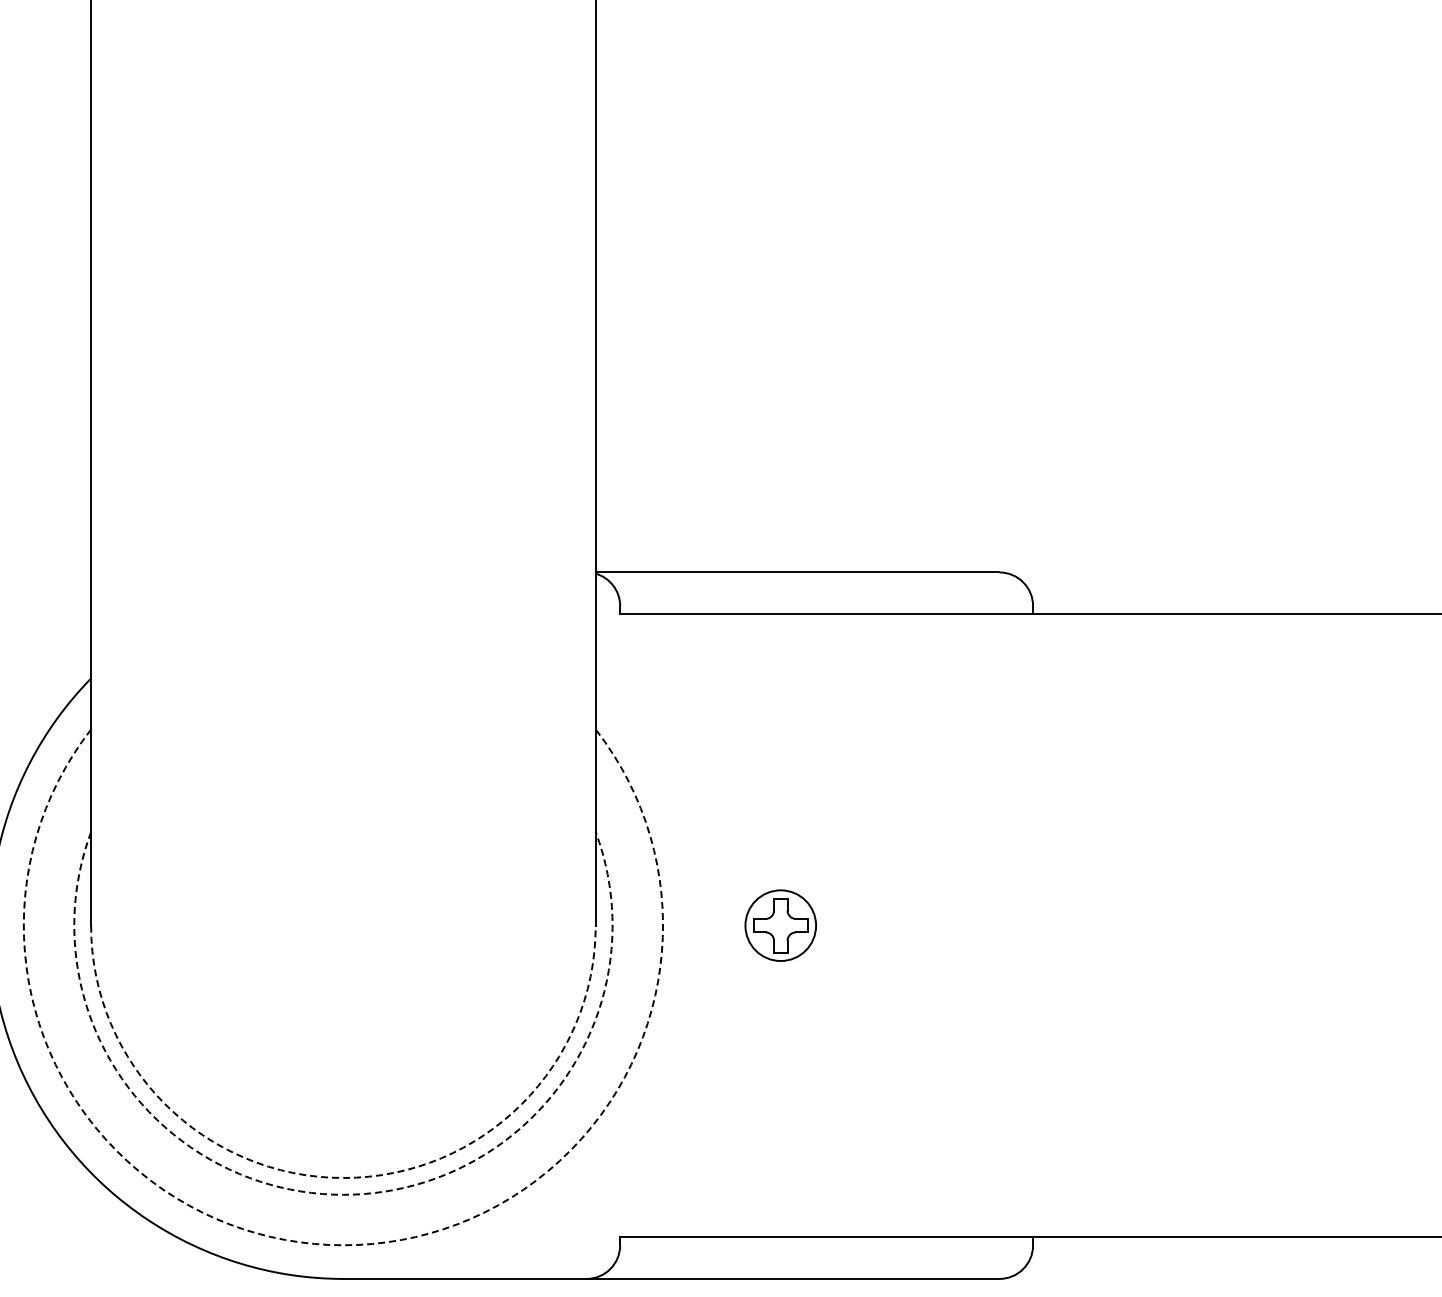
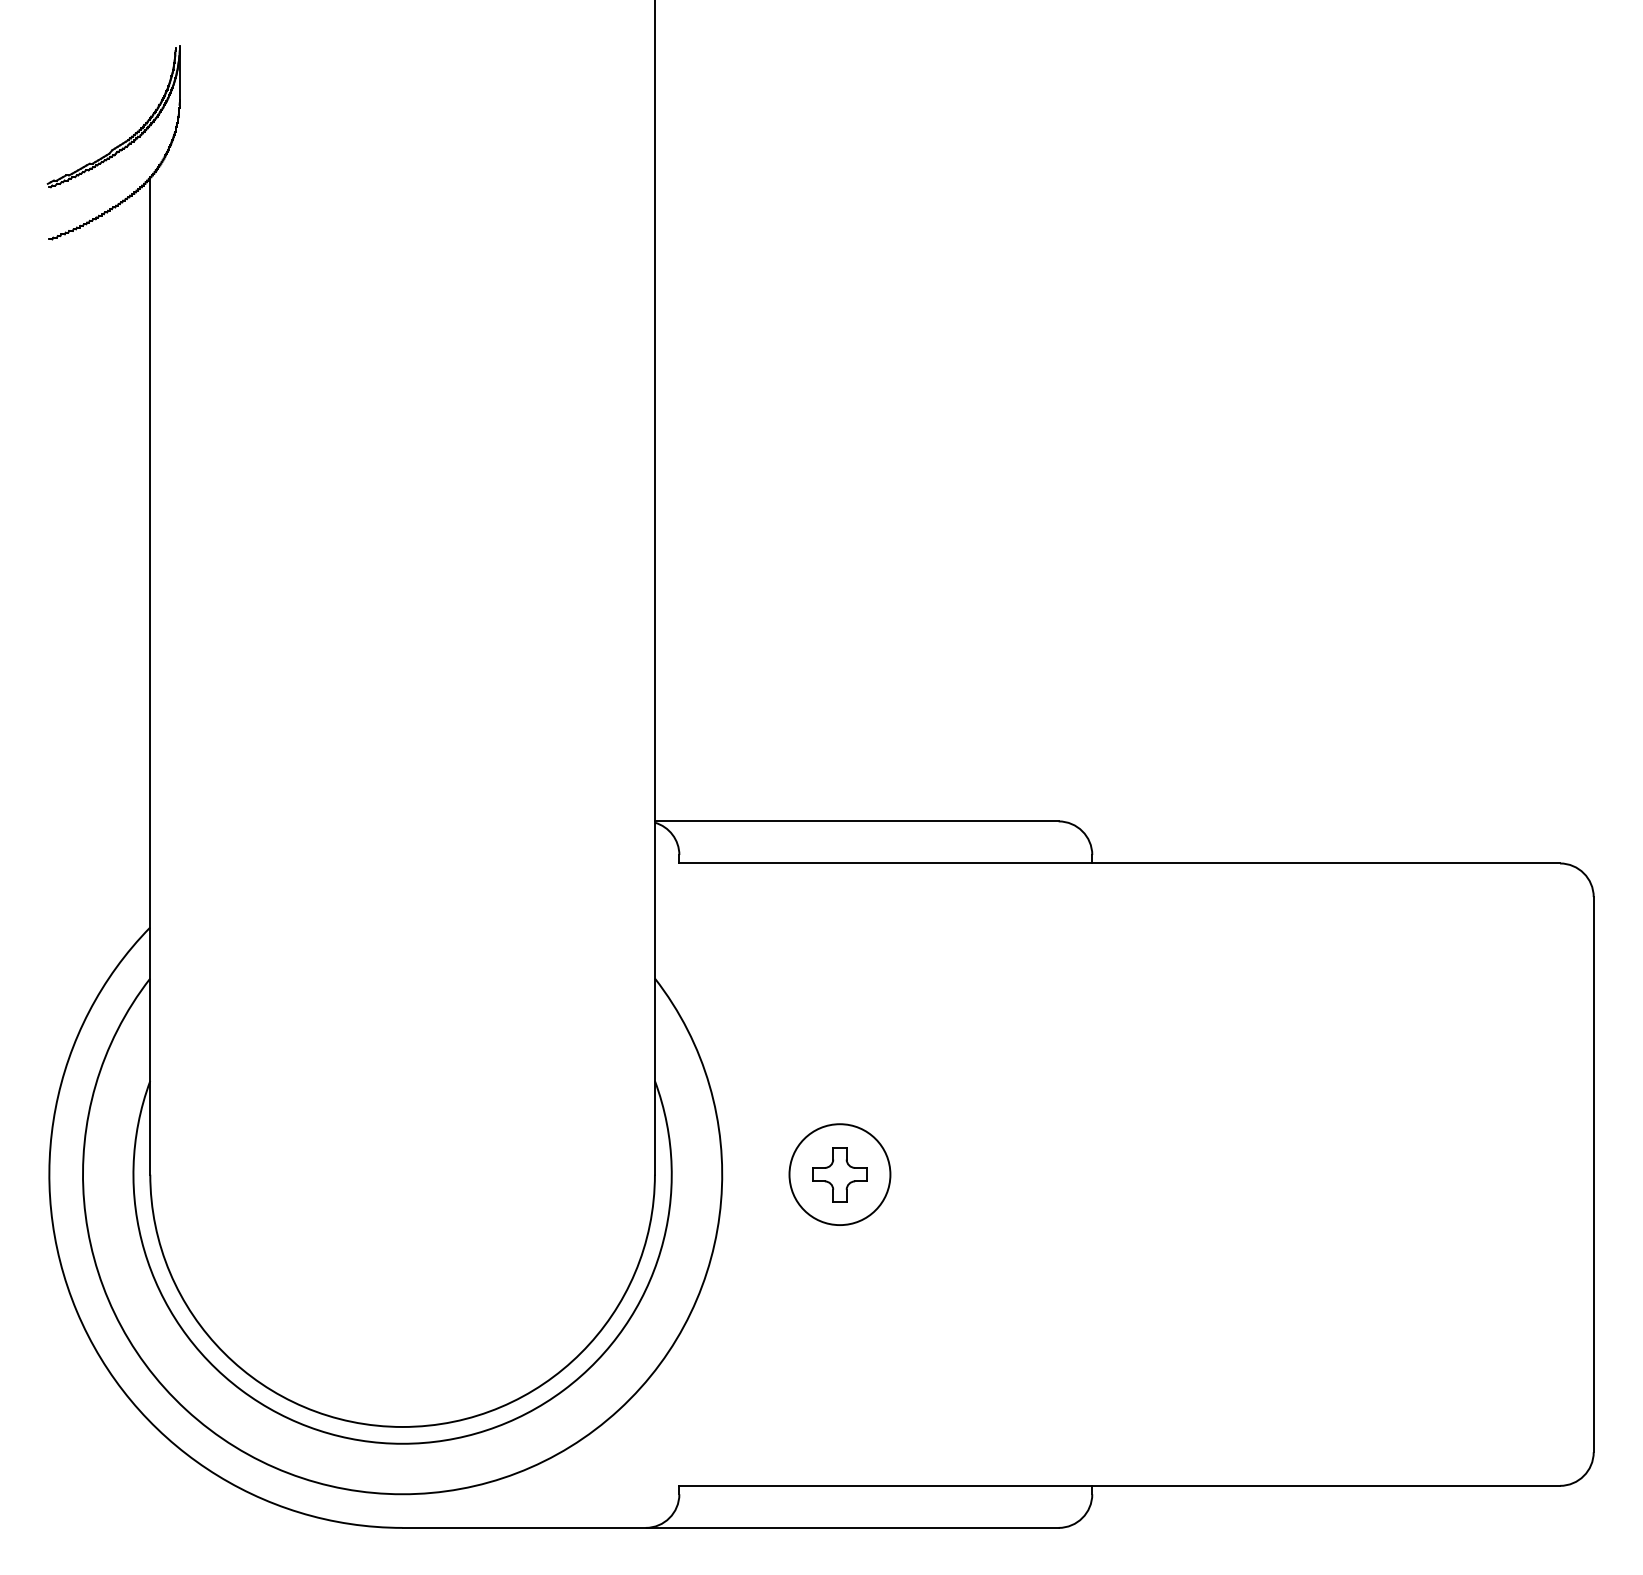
circle: (780, 925) -> (839, 1174), size x1.43
arc: (343, 1177) -> (402, 1426), dashed -> solid
arc: (343, 1194) -> (402, 1443), dashed -> solid
arc: (343, 1245) -> (402, 1494), dashed -> solid

